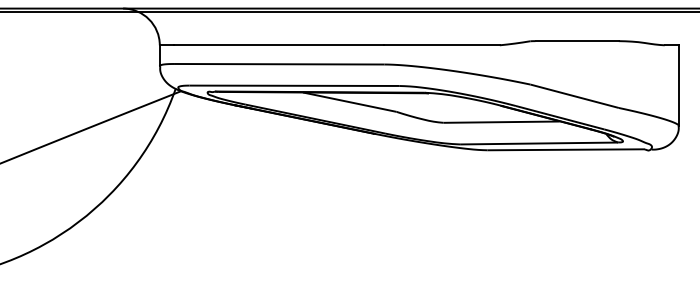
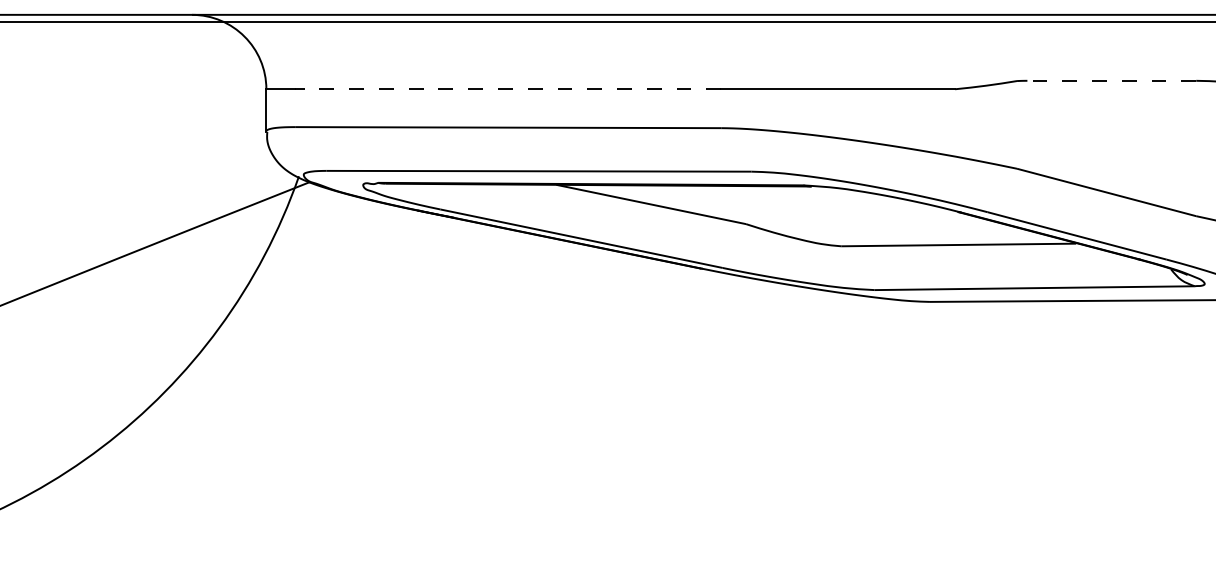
line: (577, 41) -> (1112, 81), solid -> dashed
line: (278, 45) -> (506, 89), solid -> dashed

